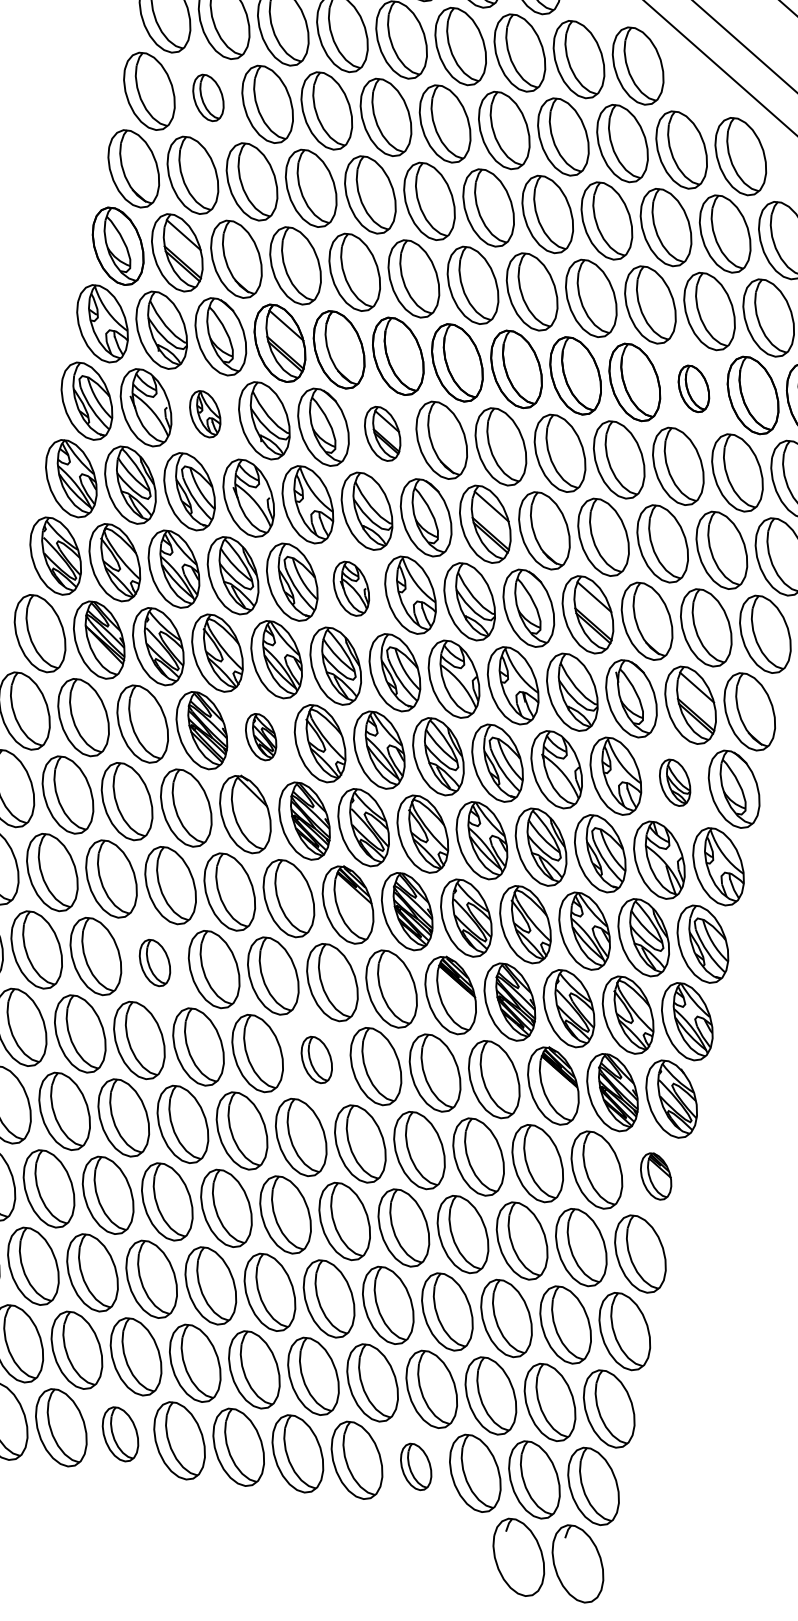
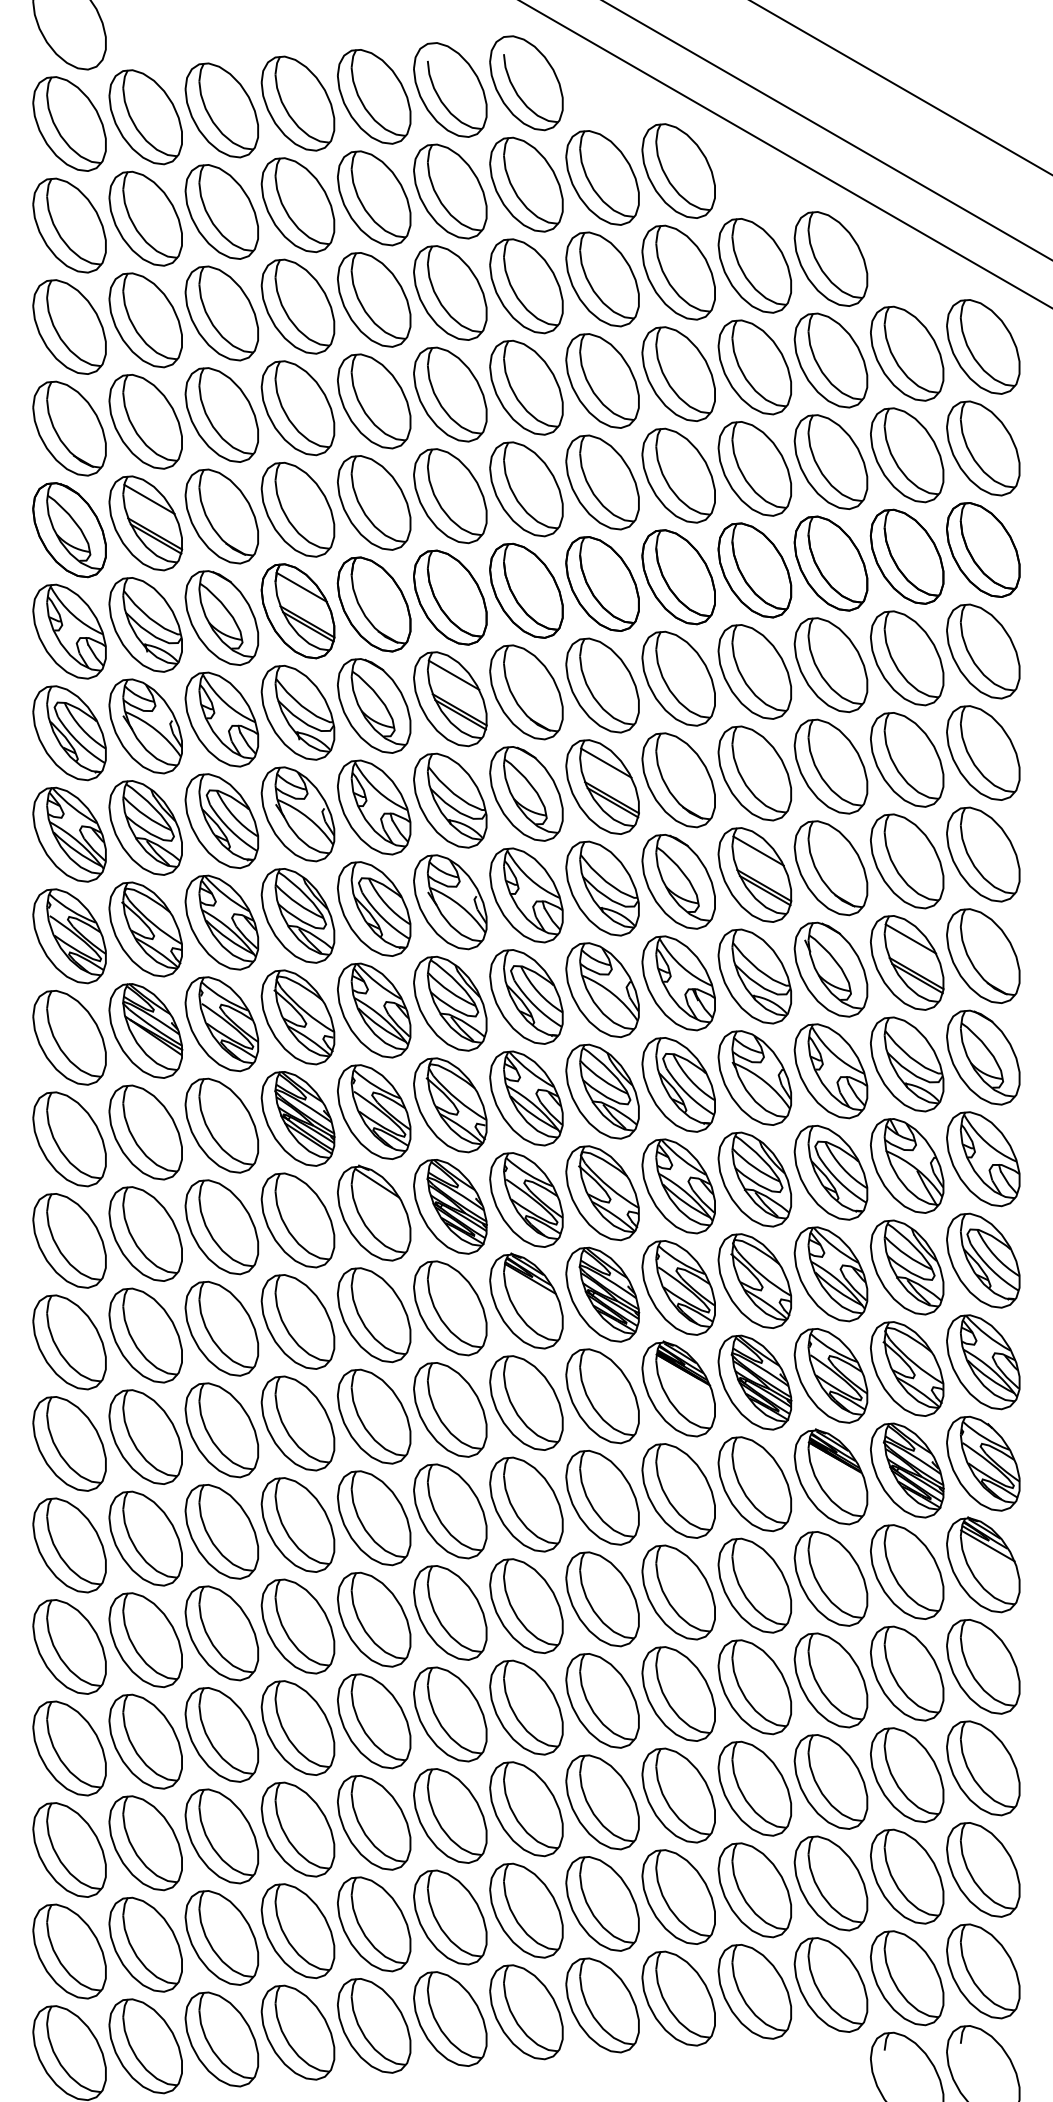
part: (208, 98) -> (145, 320), size x1.67
part: (693, 388) -> (830, 563), size x1.67
part: (204, 414) -> (221, 719), size x1.67
part: (382, 434) -> (450, 699), size x1.43
part: (351, 588) -> (450, 902), size x1.43
part: (261, 736) -> (374, 1111), size x1.67
part: (675, 782) -> (907, 1064), size x1.67
part: (154, 962) -> (297, 1423), size x1.67
part: (316, 1059) -> (526, 1504), size x1.67
part: (656, 1176) -> (983, 1564), size x1.67
part: (120, 1434) -> (374, 2025), size x1.43
part: (415, 1466) -> (754, 1991), size x1.67

